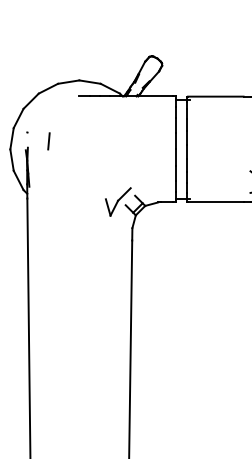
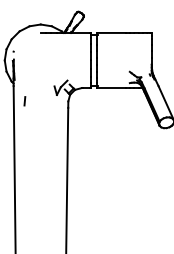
line: (48, 141) -> (24, 101), moved

